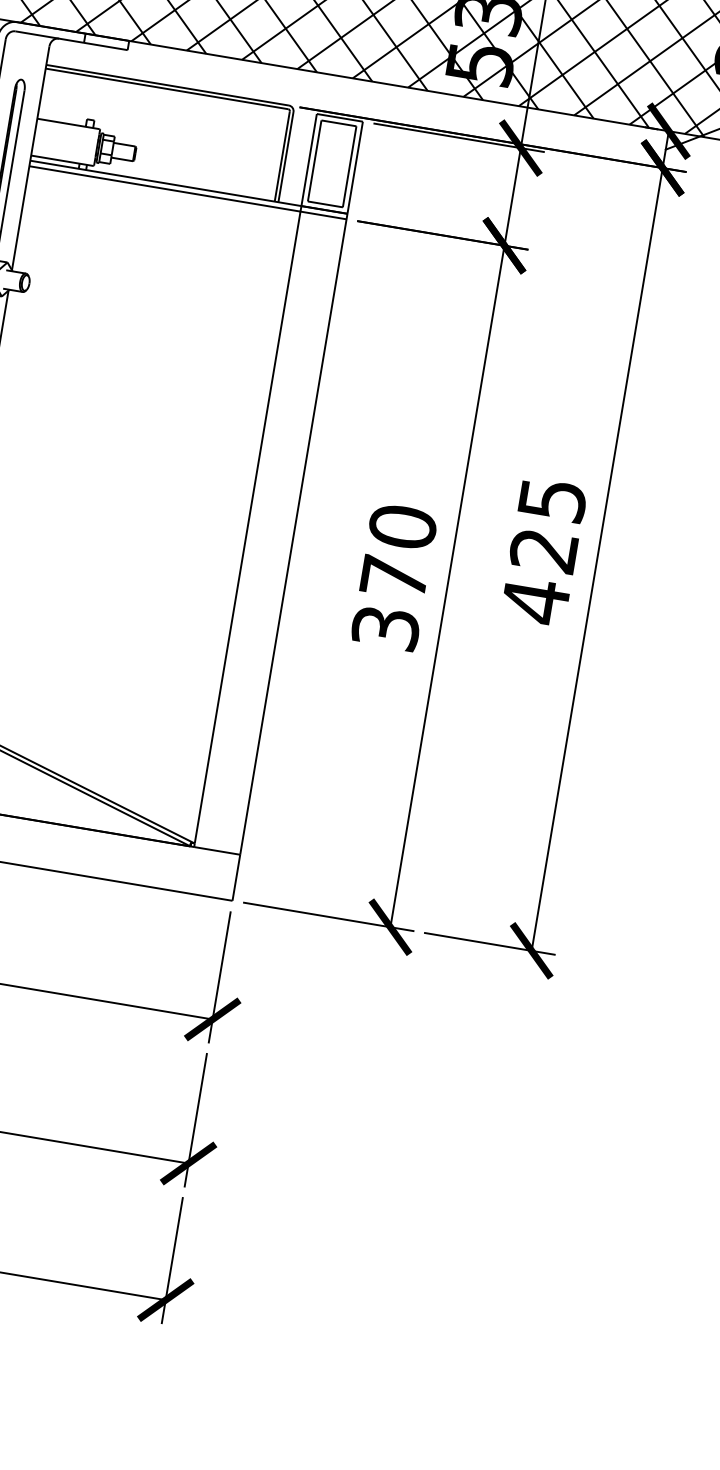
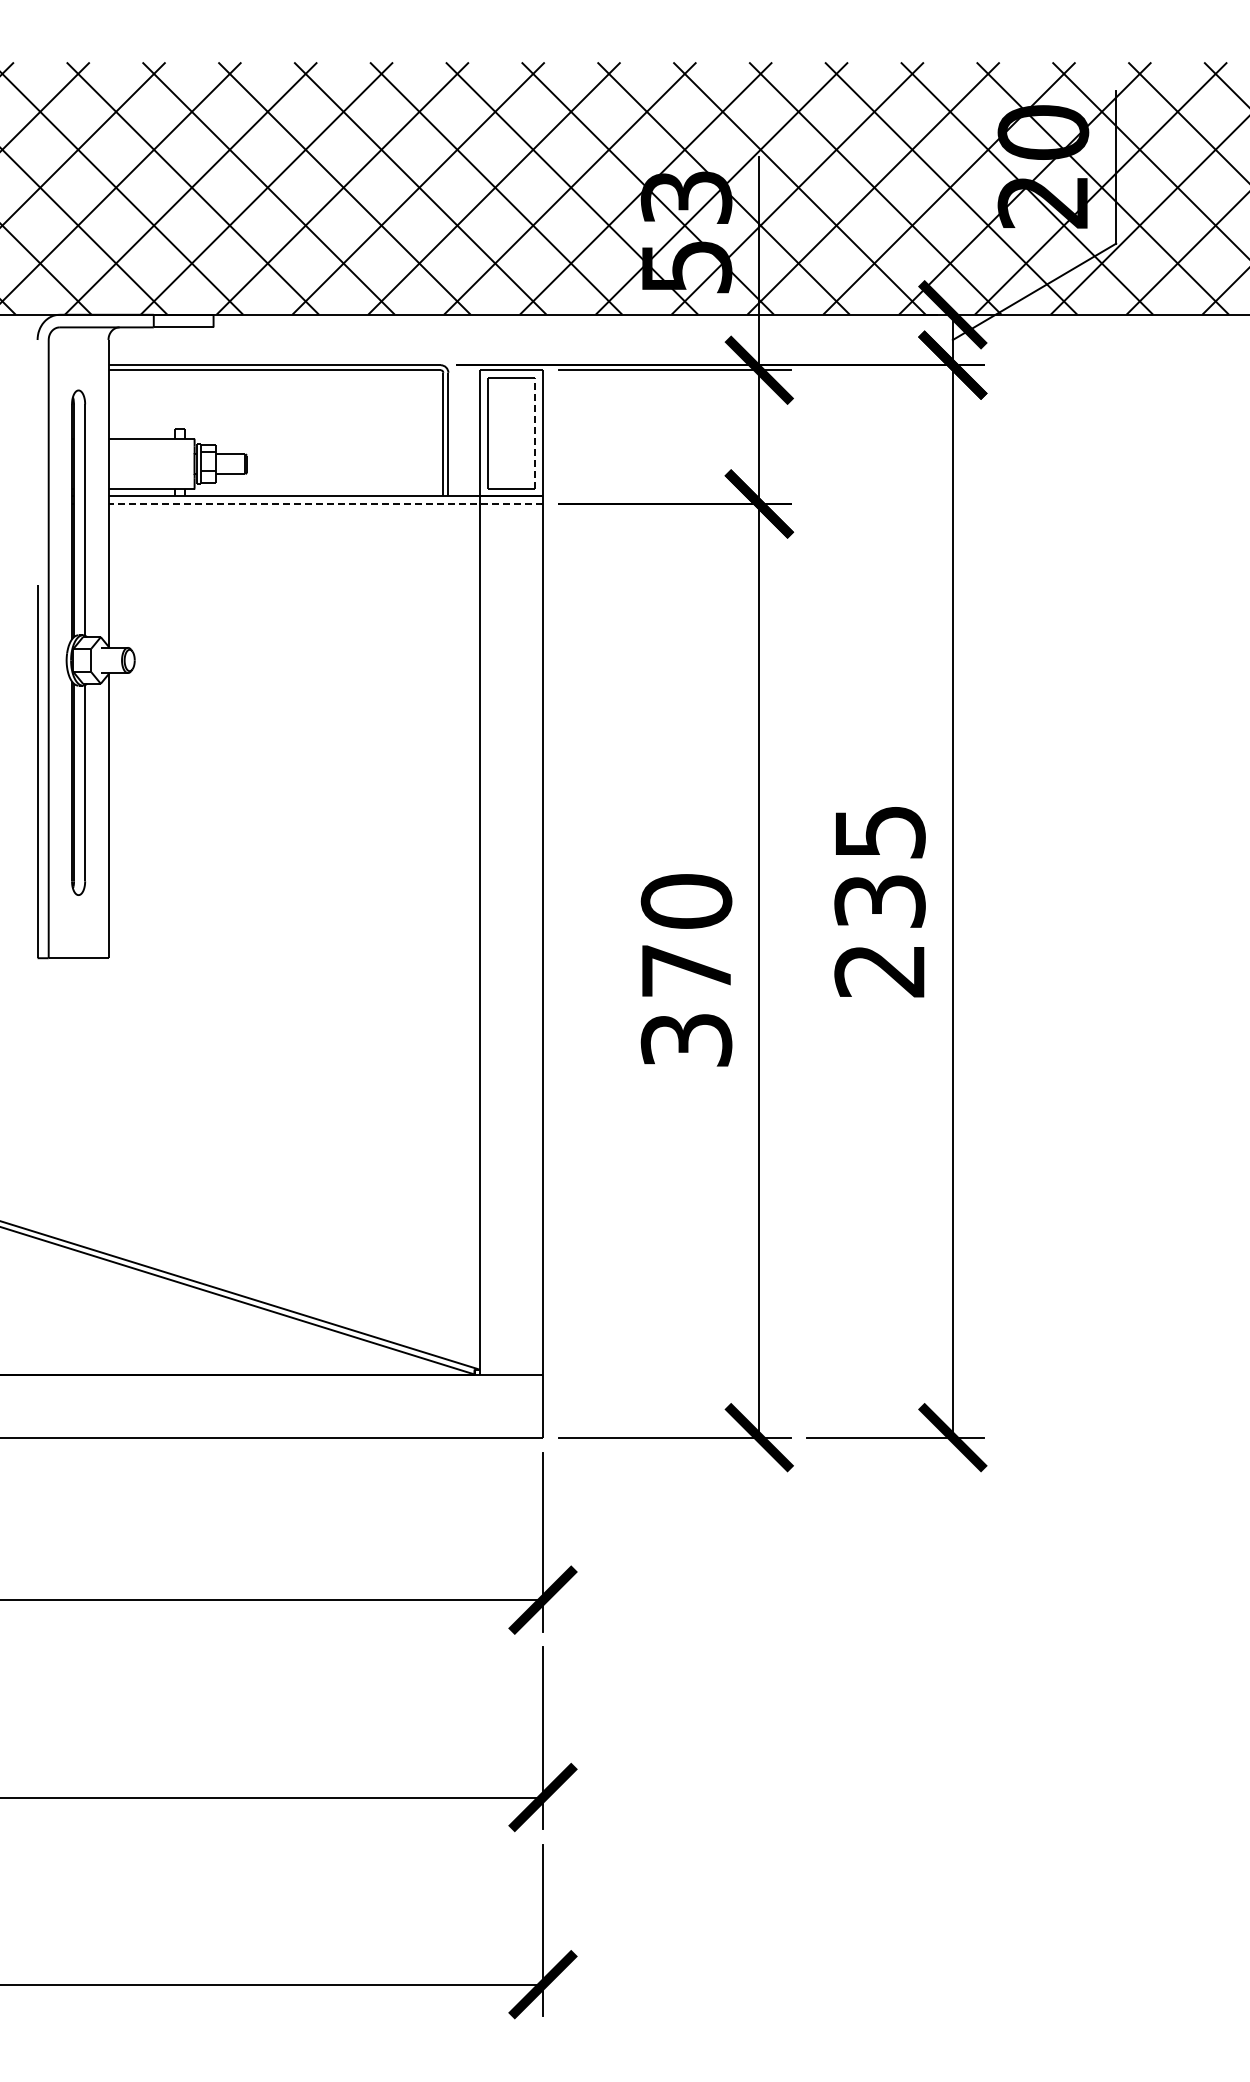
line: (349, 166) -> (535, 433), solid -> dashed
line: (187, 193) -> (325, 504), solid -> dashed
text: (539, 576) -> (879, 937), 425 -> 235

